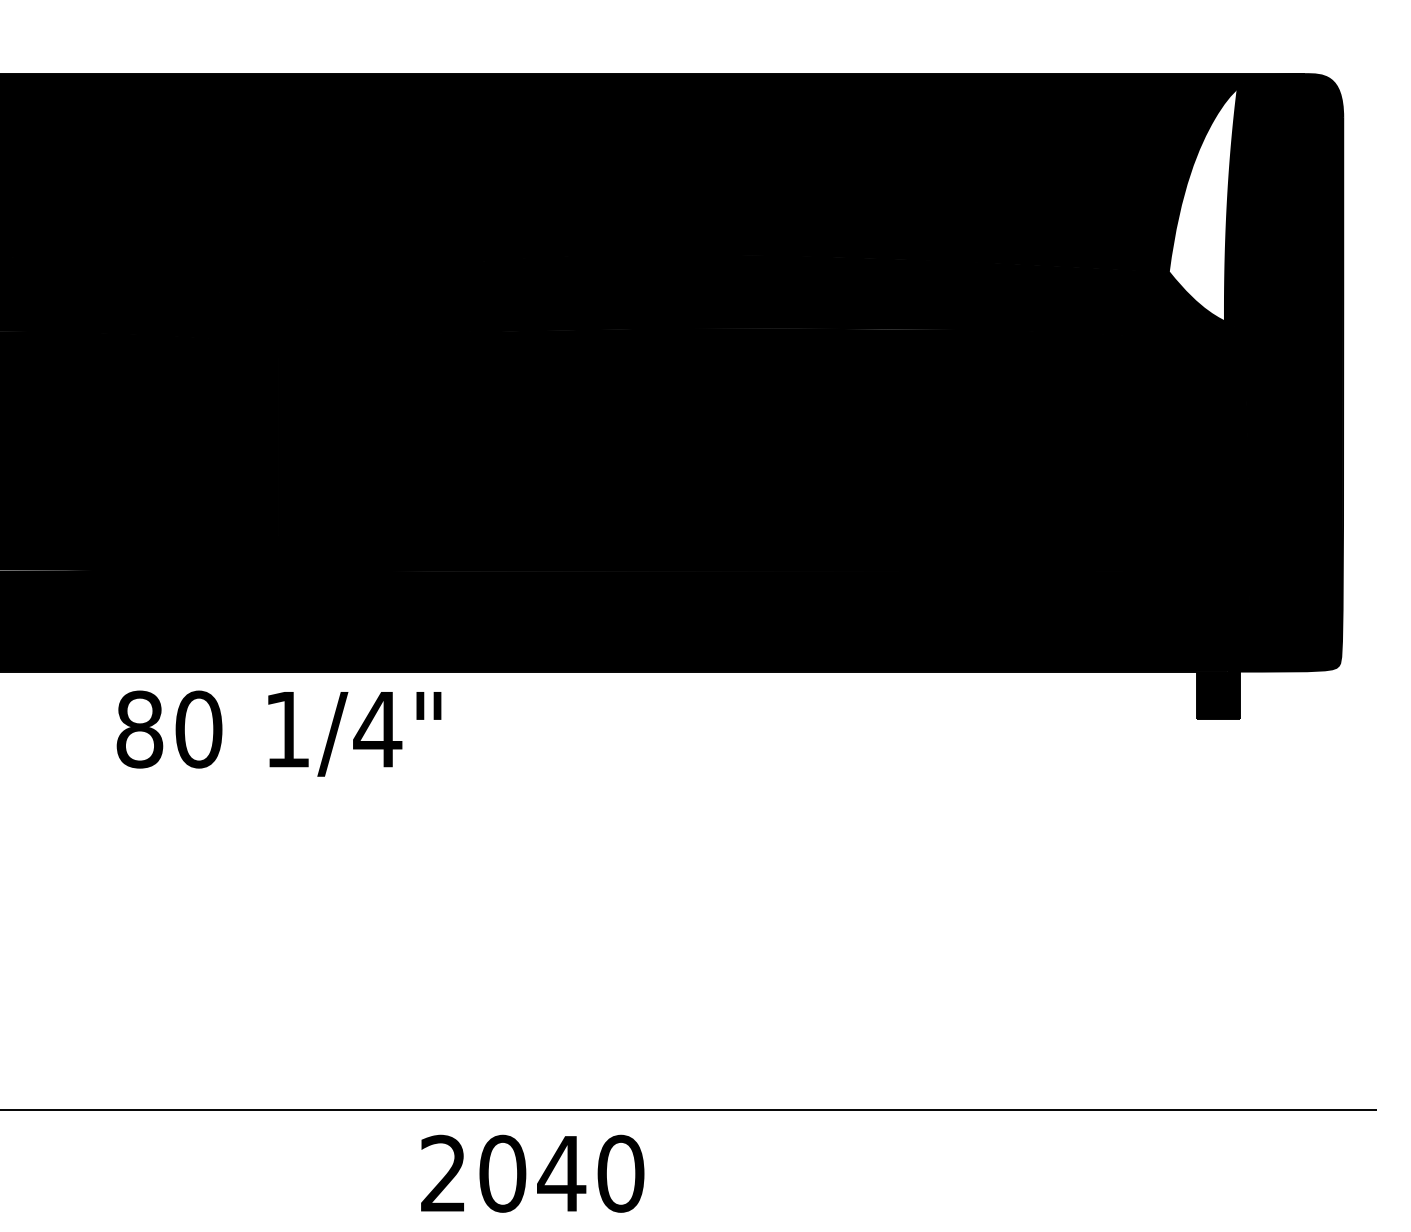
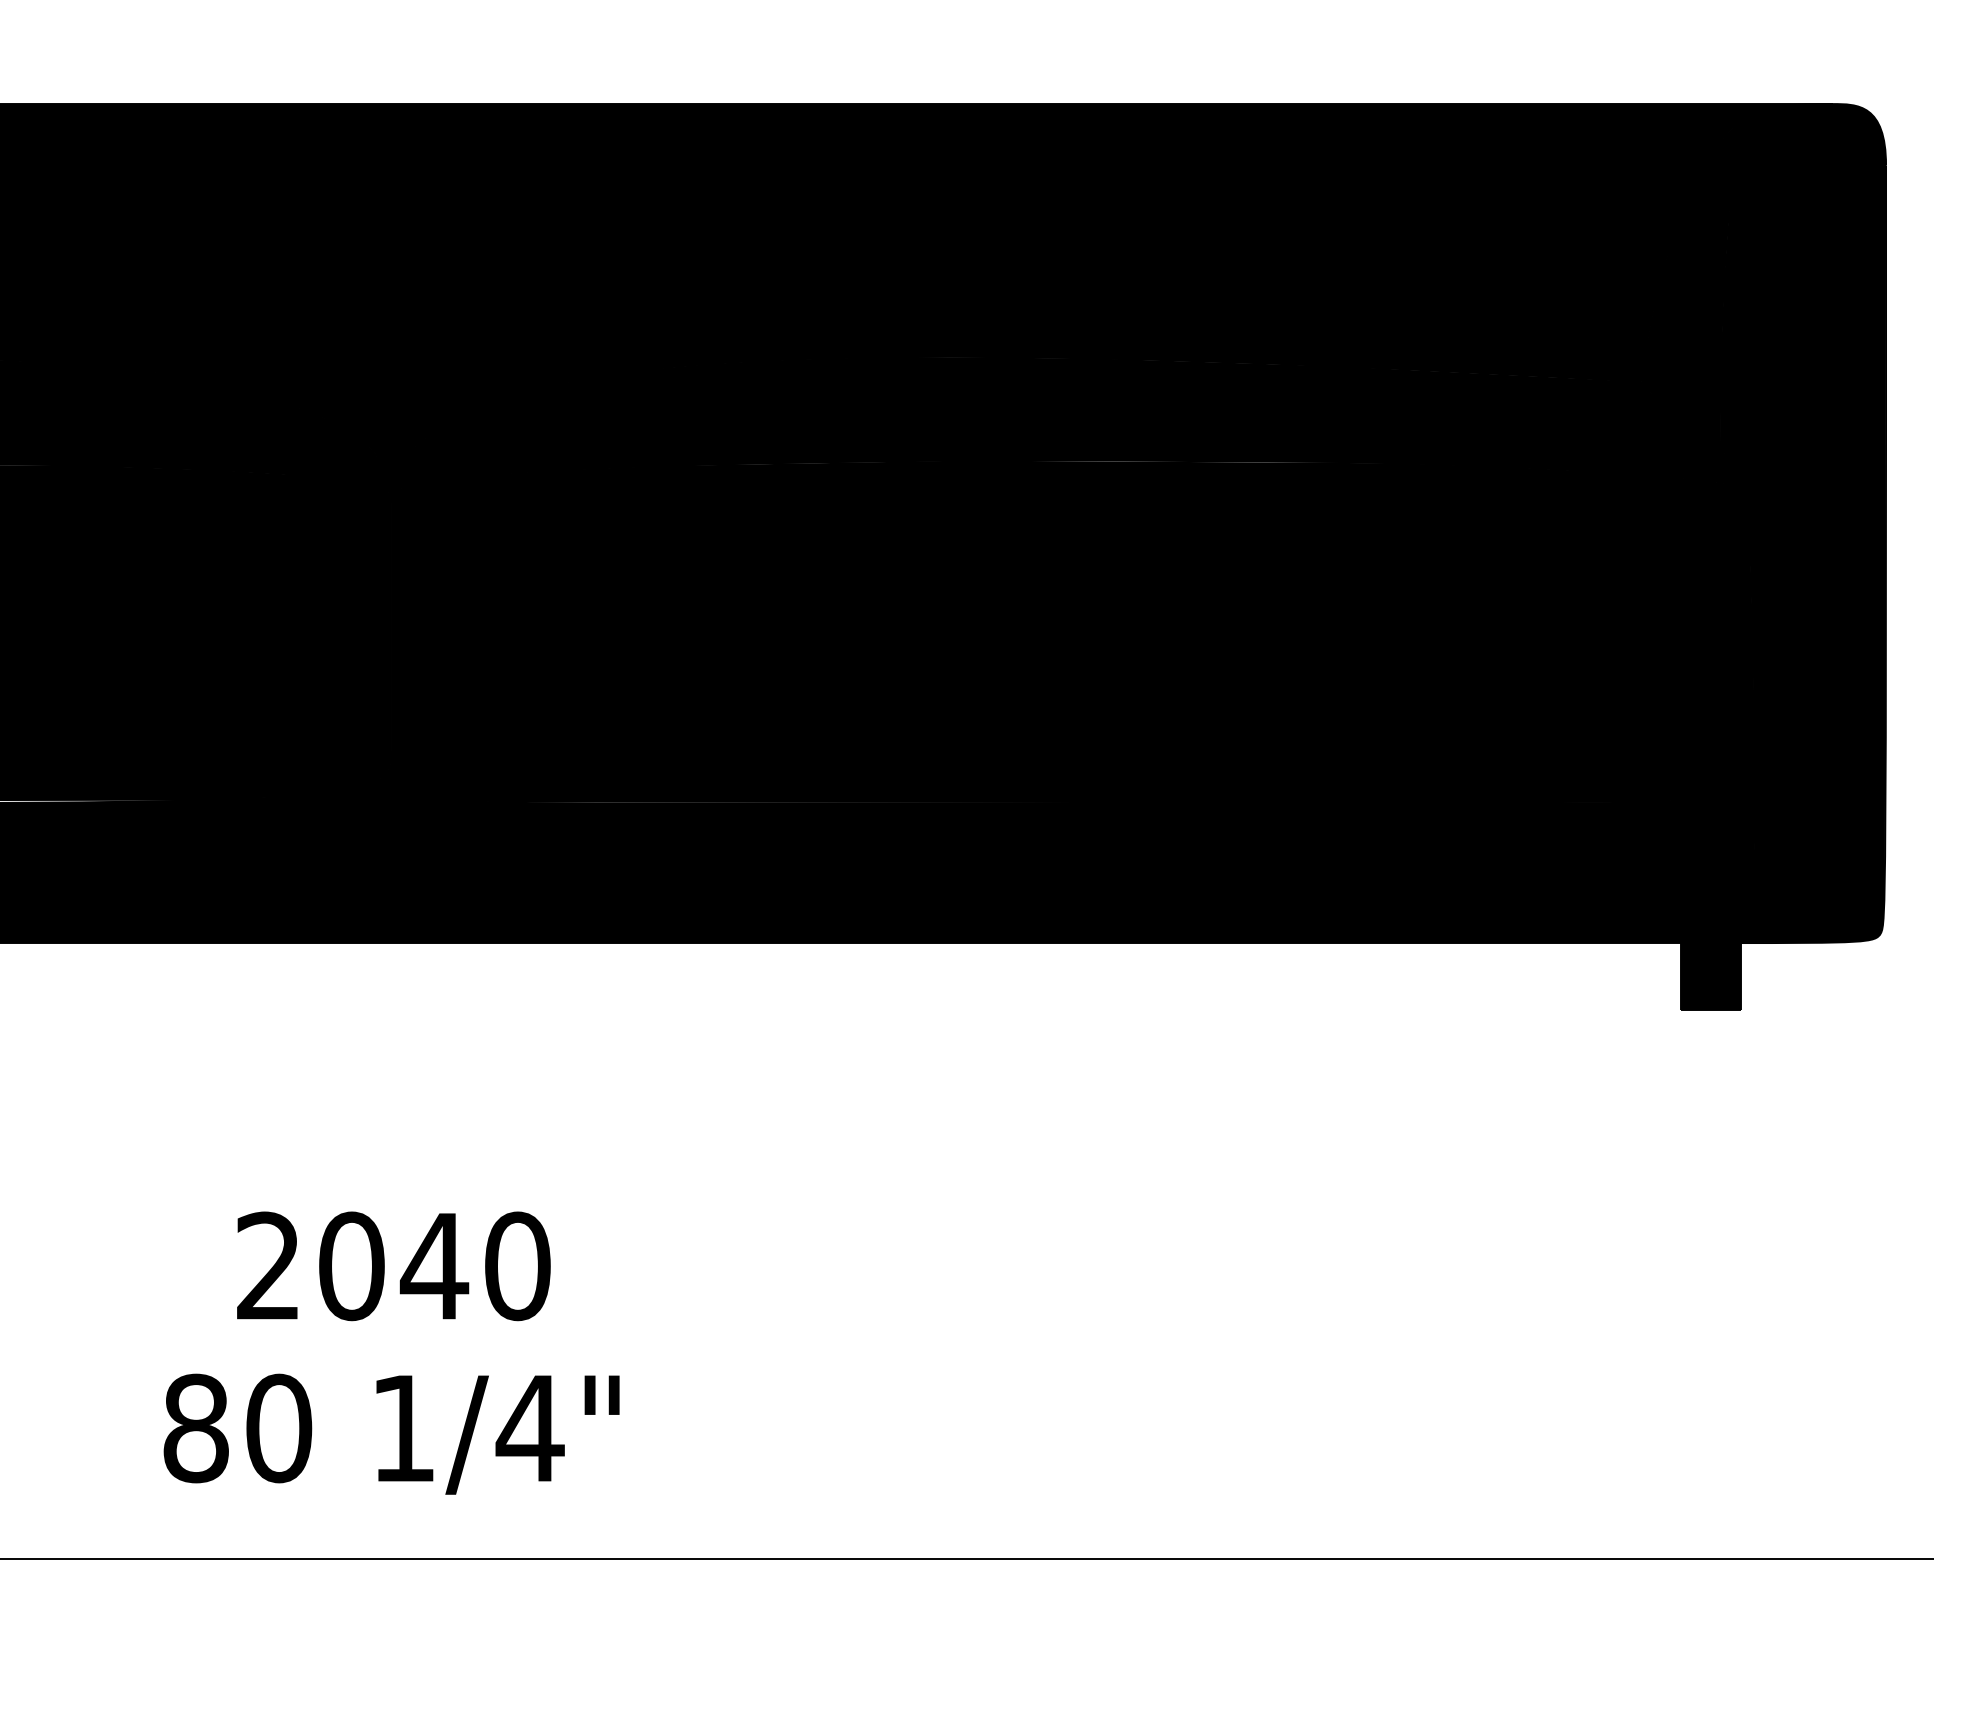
fill: (1203, 204) -> (1689, 287), added
text: (278, 733) -> (391, 1433), moved
text: (532, 1173) -> (393, 1266), moved

